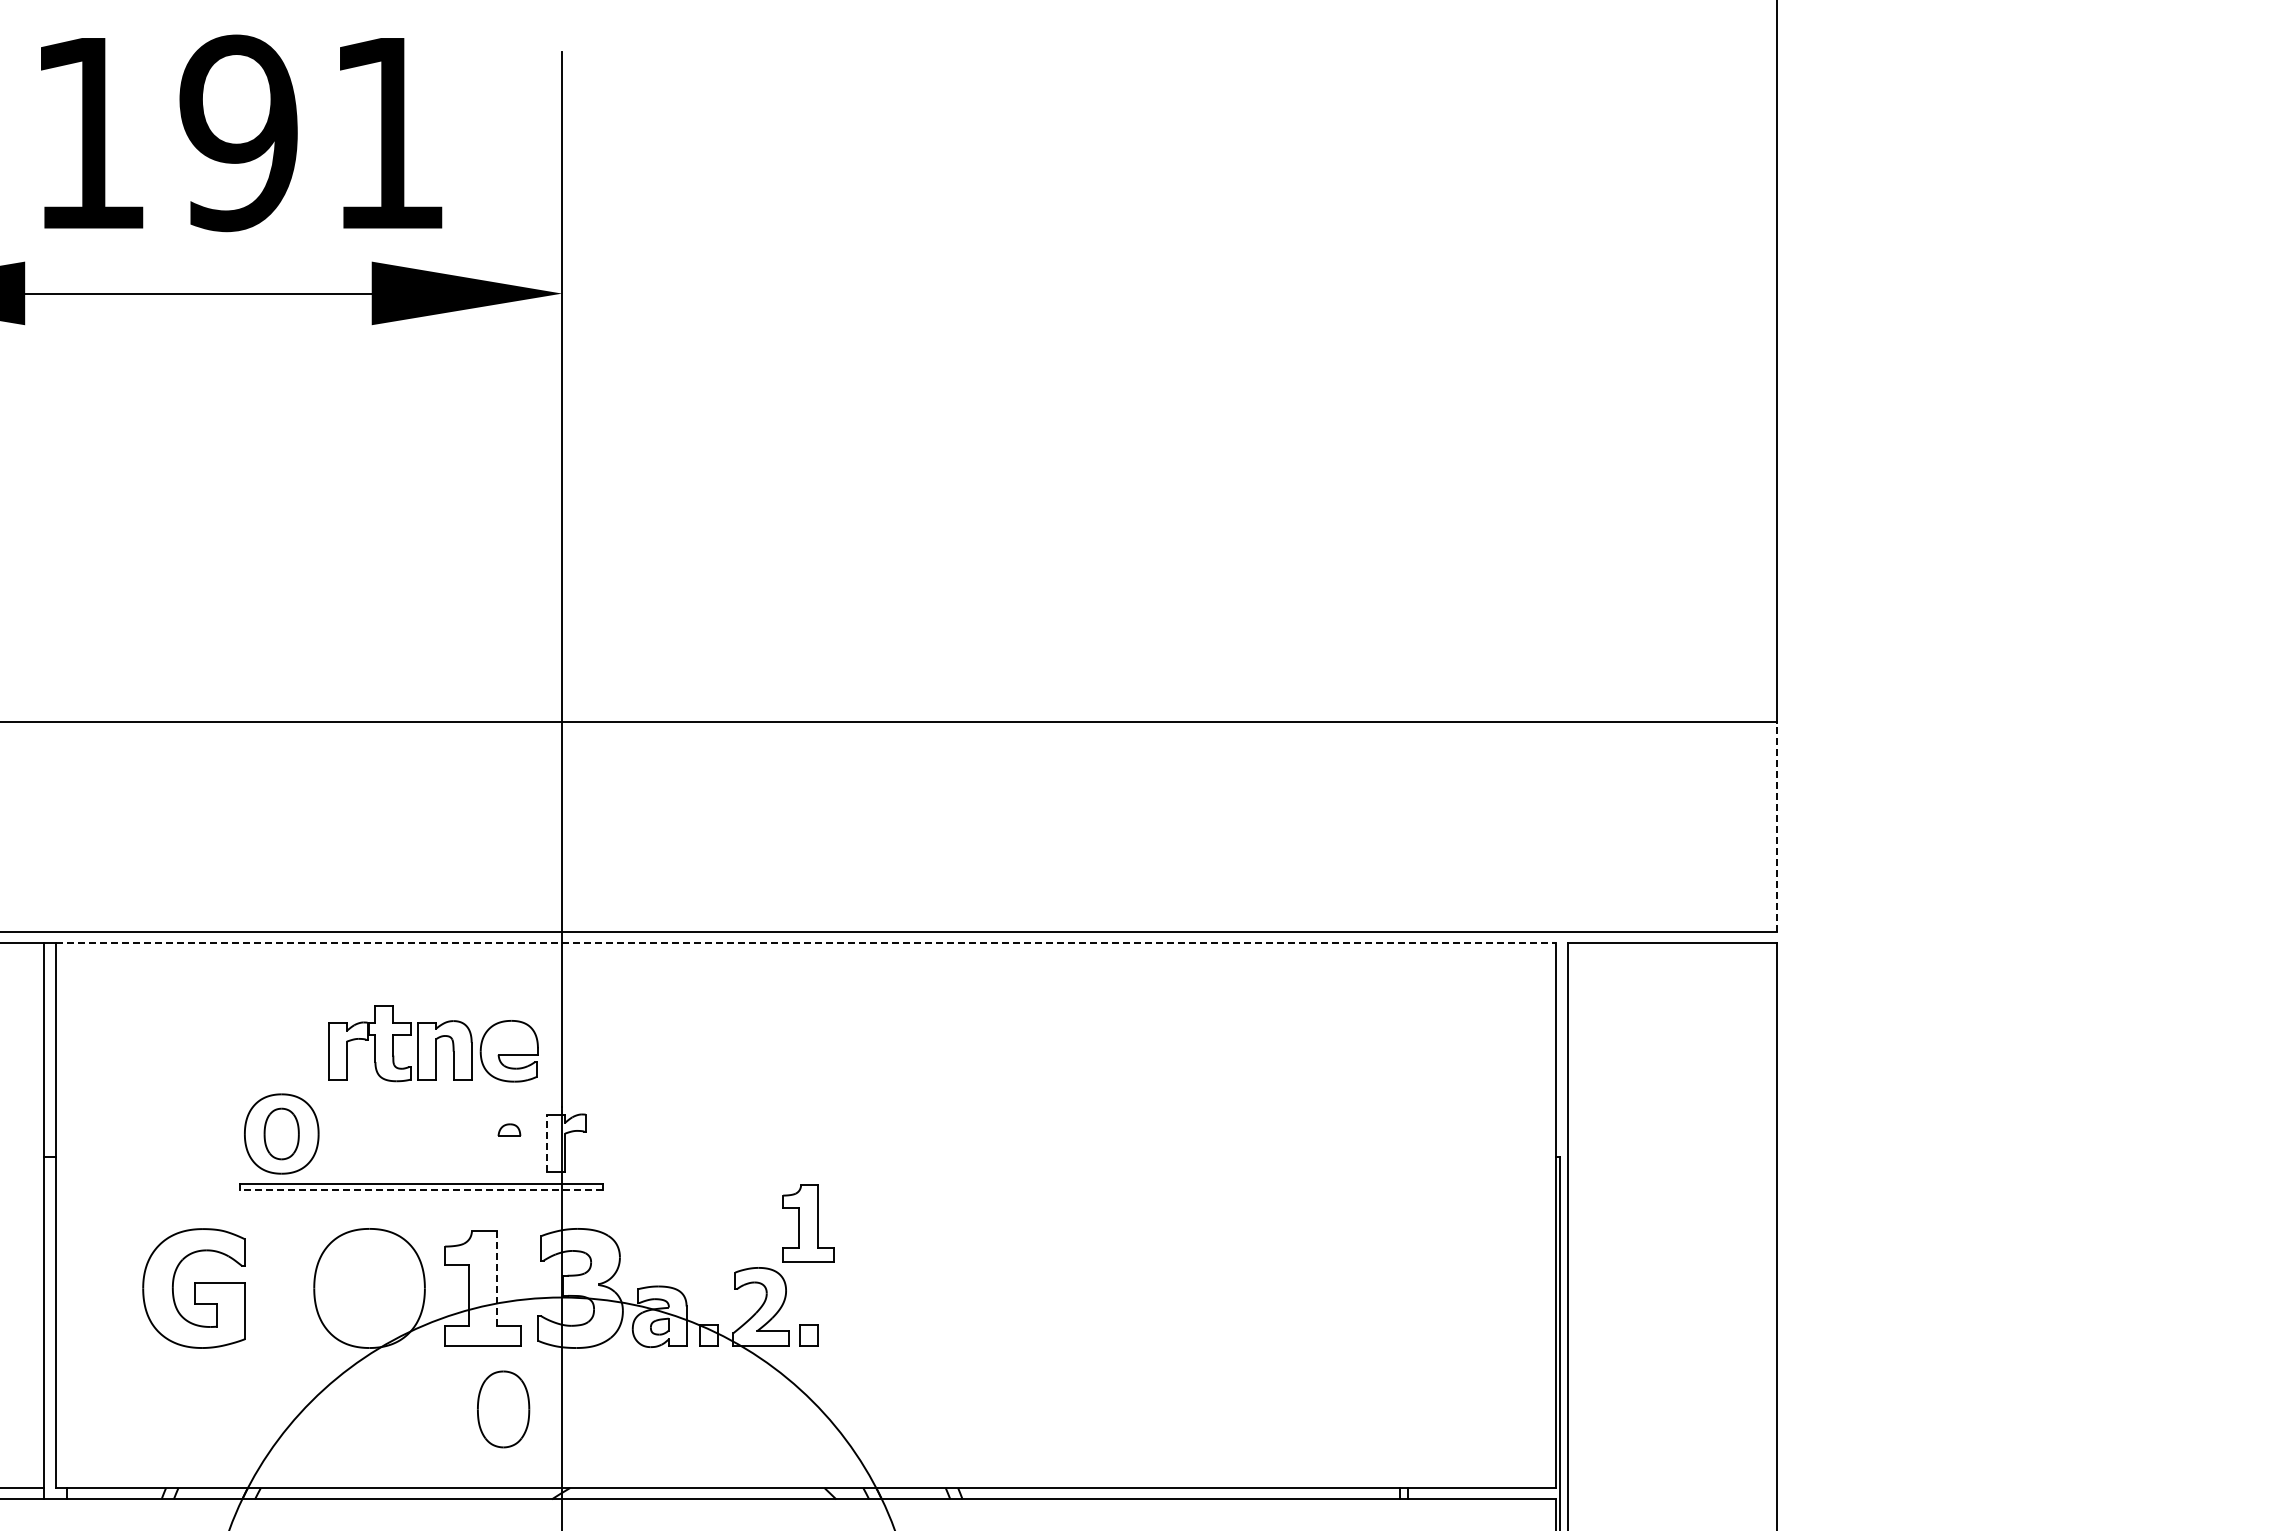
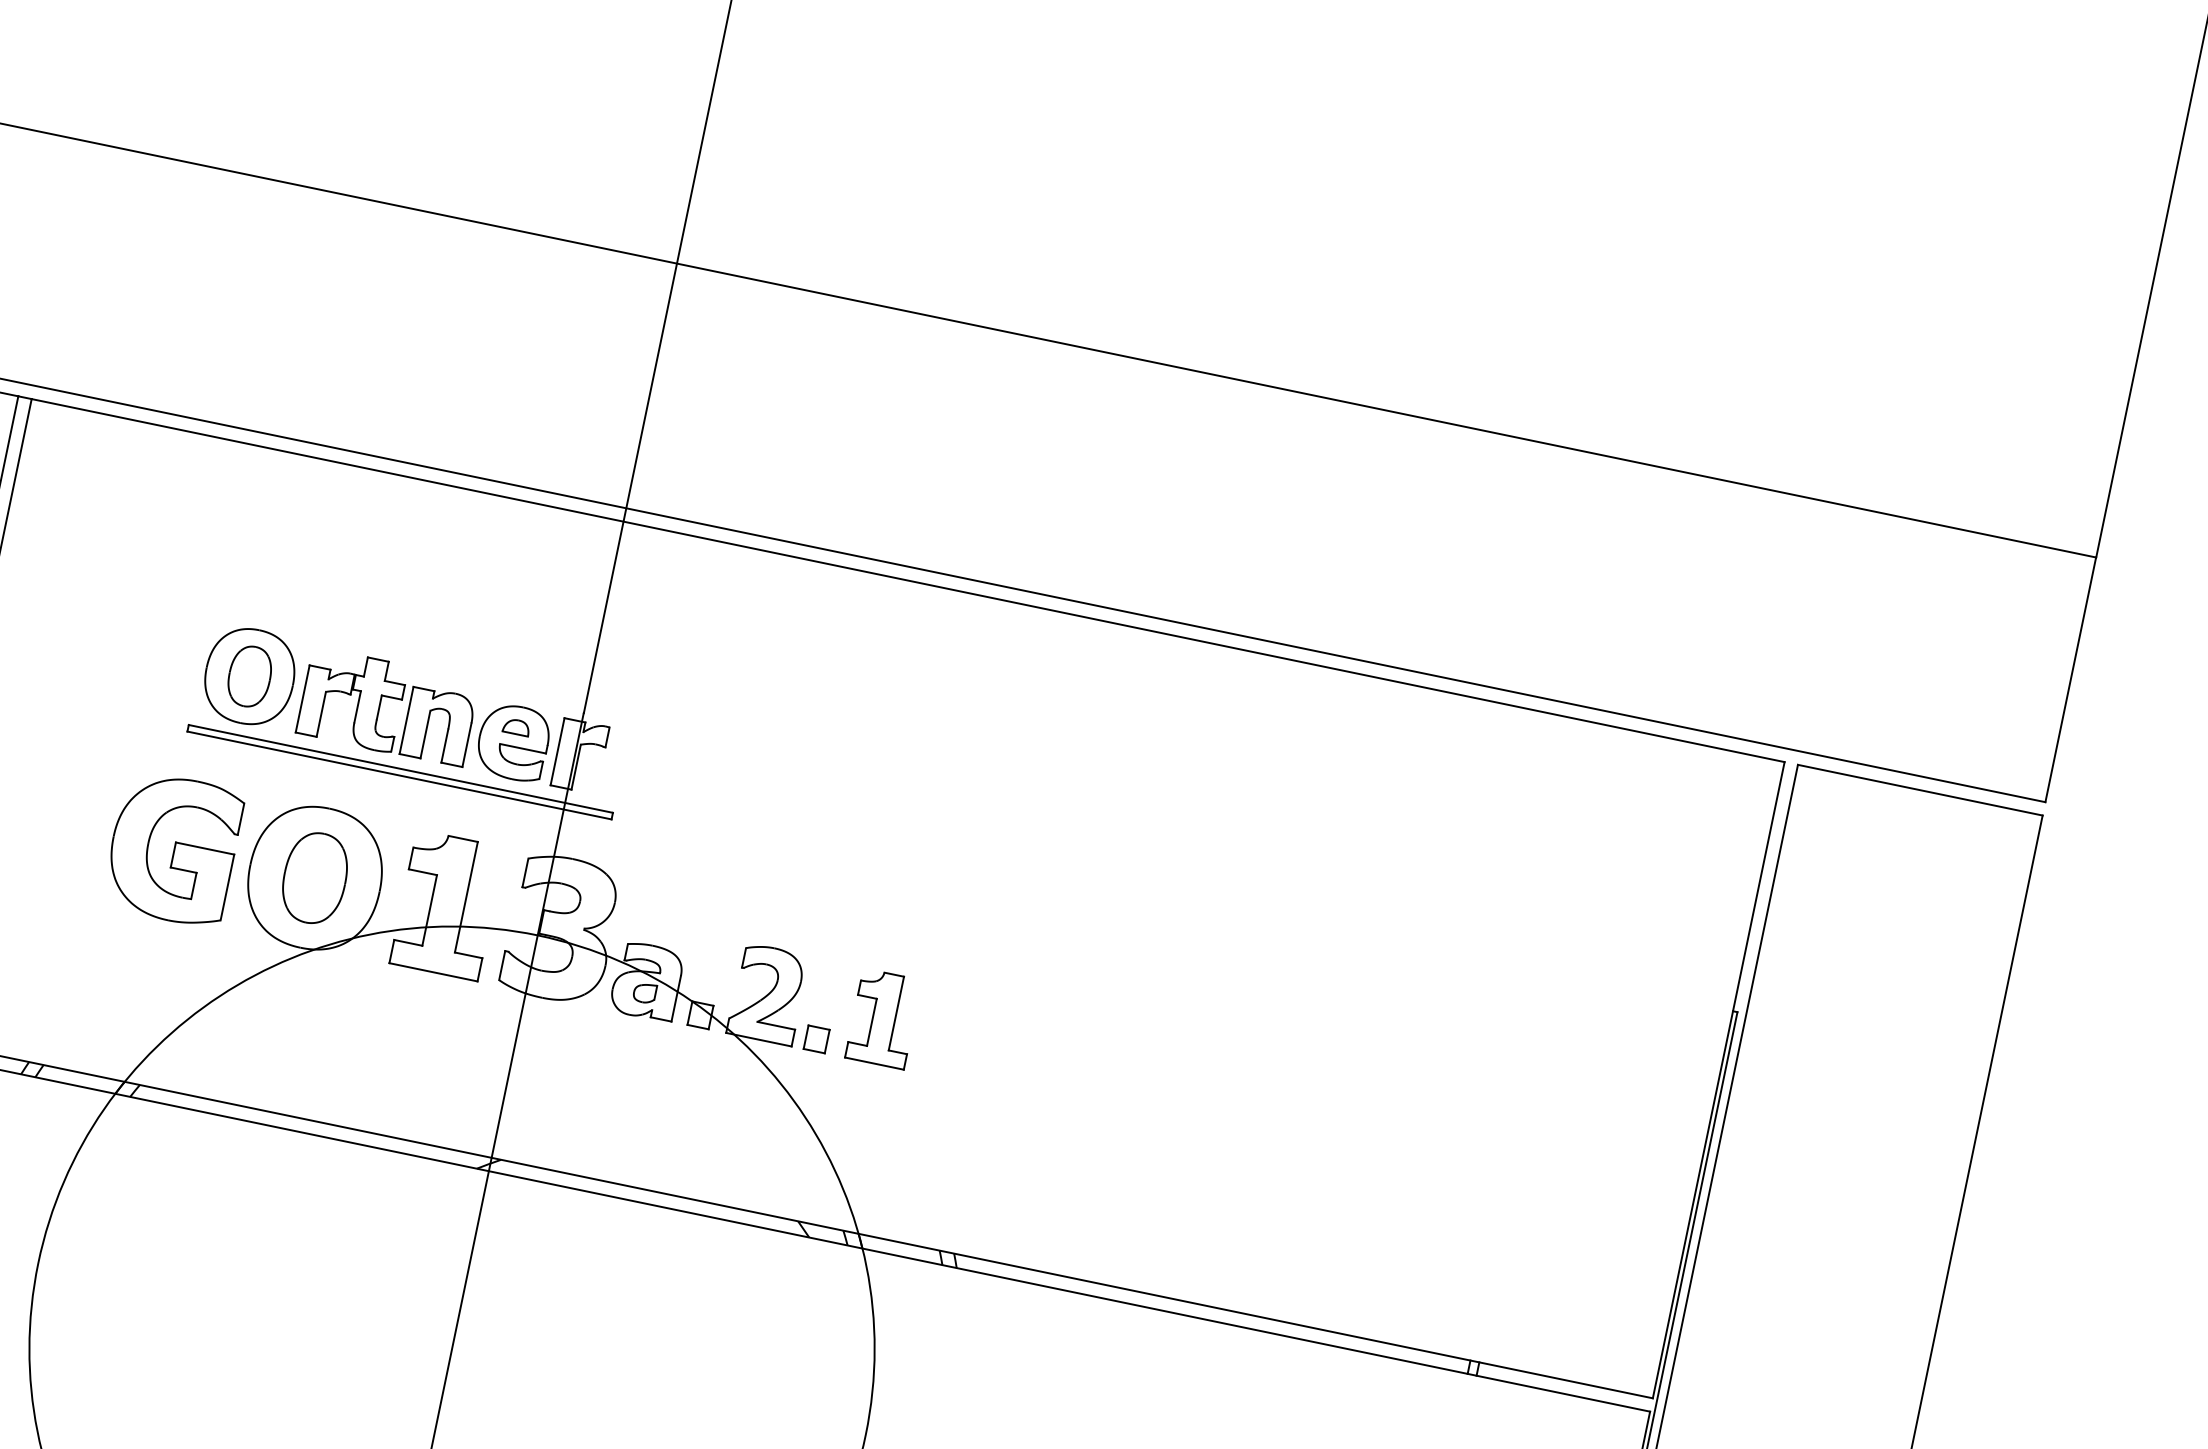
line: (1777, 827) -> (2071, 680), dashed -> solid
line: (806, 943) -> (908, 580), dashed -> solid
part: (433, 1043) -> (426, 715), moved
line: (547, 1143) -> (557, 751), dashed -> solid
line: (421, 1189) -> (399, 775), dashed -> solid
part: (808, 1223) -> (883, 1019), moved
line: (497, 1278) -> (466, 897), dashed -> solid
part: (193, 1288) -> (172, 848), moved
part: (503, 1409) -> (314, 878), moved

